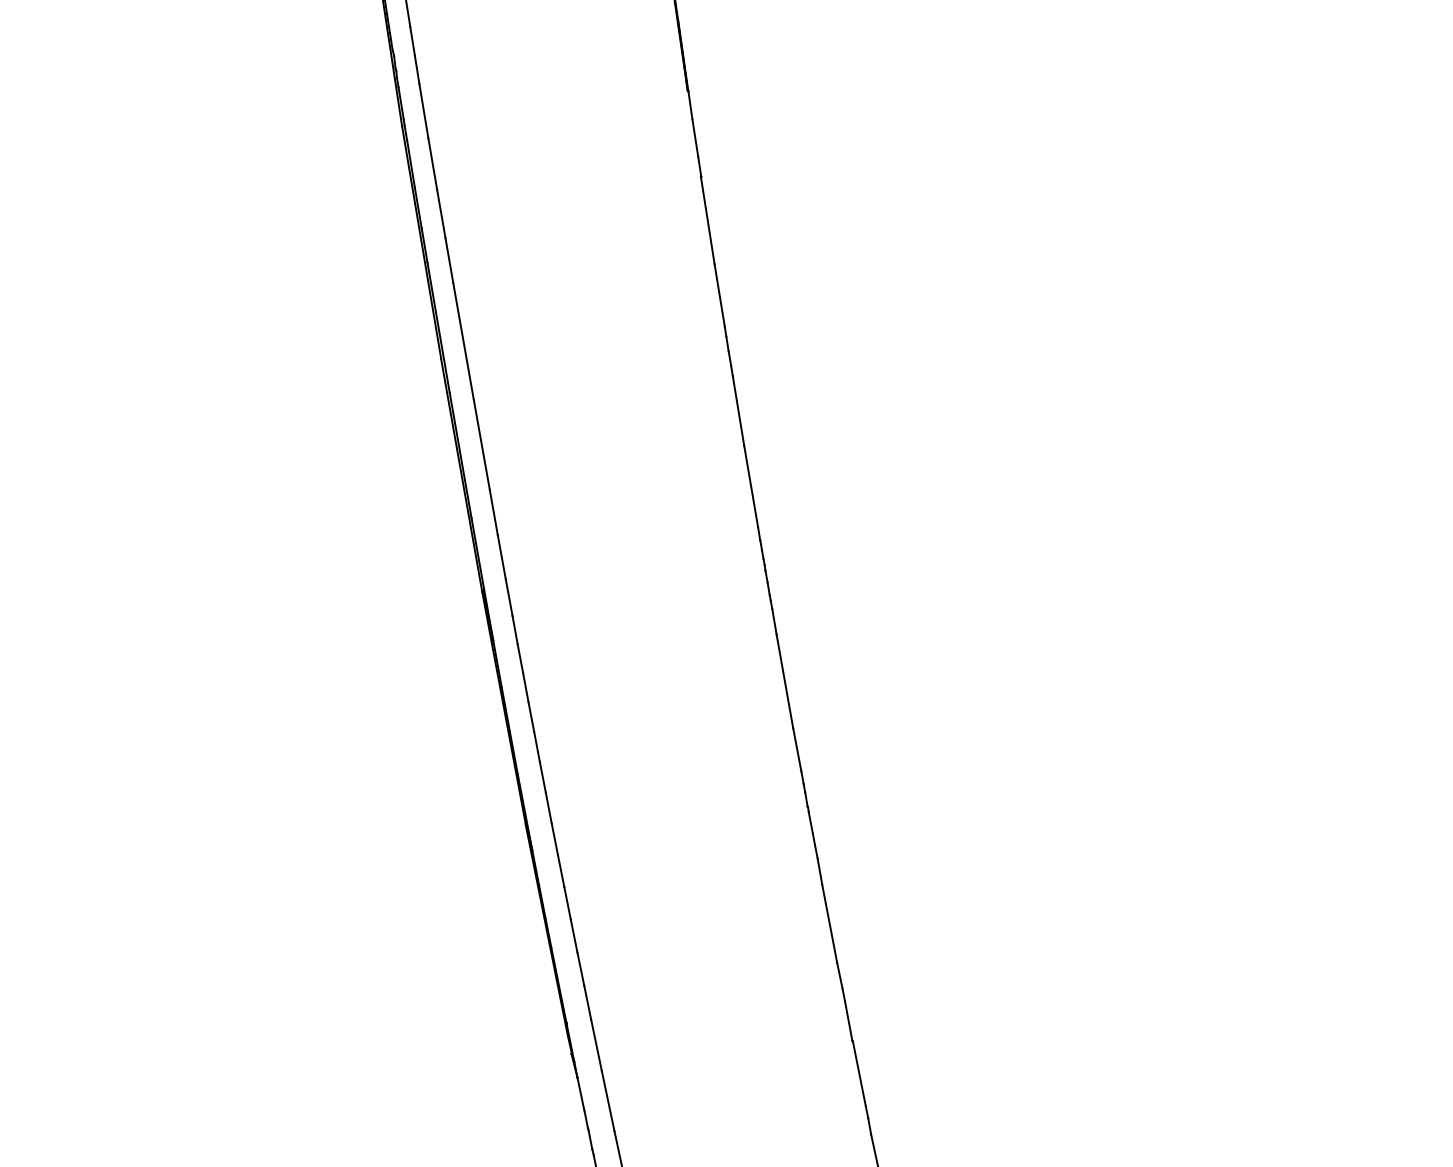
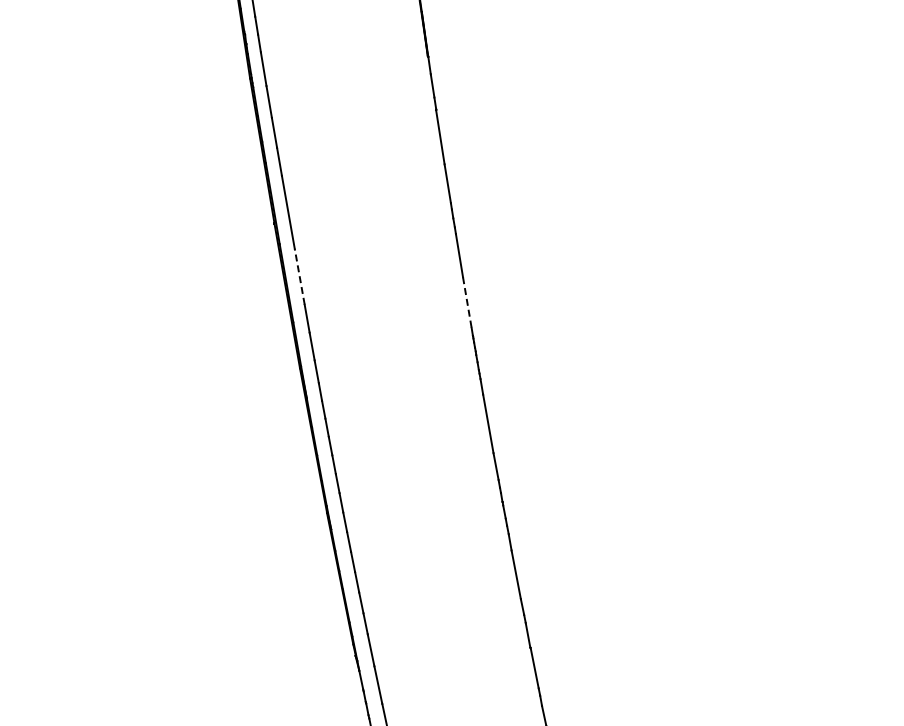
line: (481, 444) -> (299, 276), solid -> dashed
line: (751, 486) -> (467, 302), solid -> dashed

